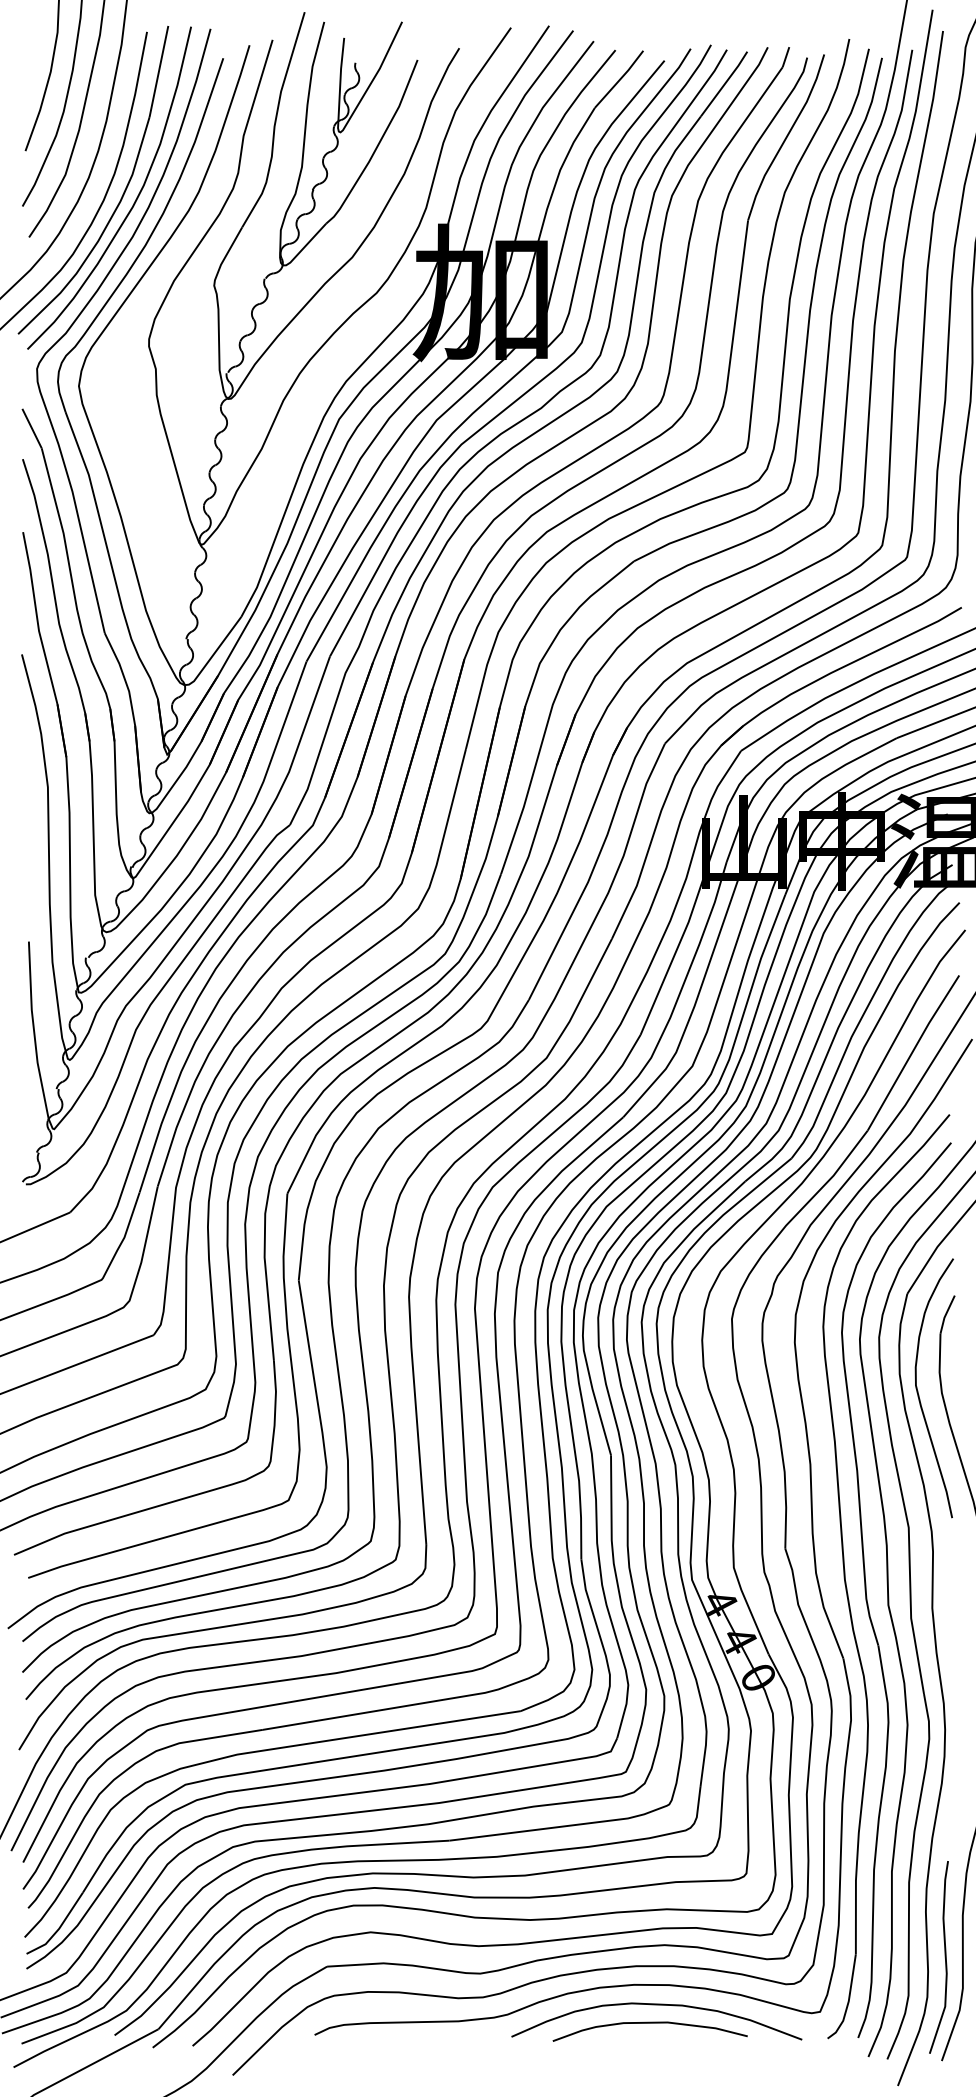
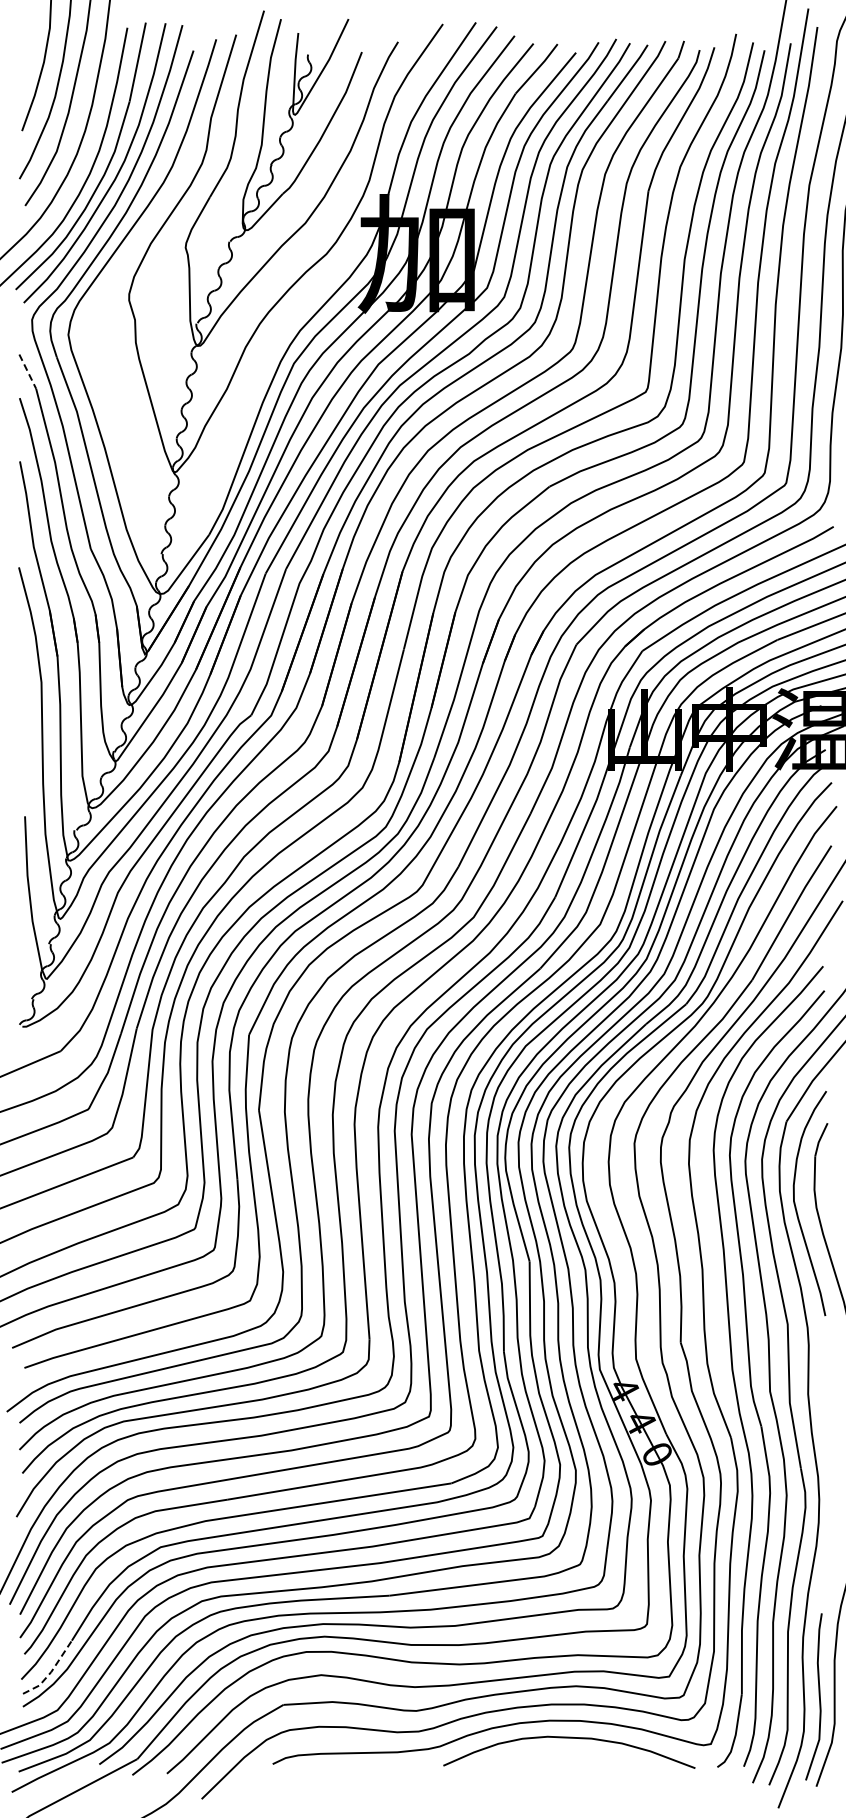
line: (31, 429) -> (27, 372), solid -> dashed
line: (59, 1929) -> (51, 1672), solid -> dashed
curve: (650, 2023) -> (563, 1754), removed

